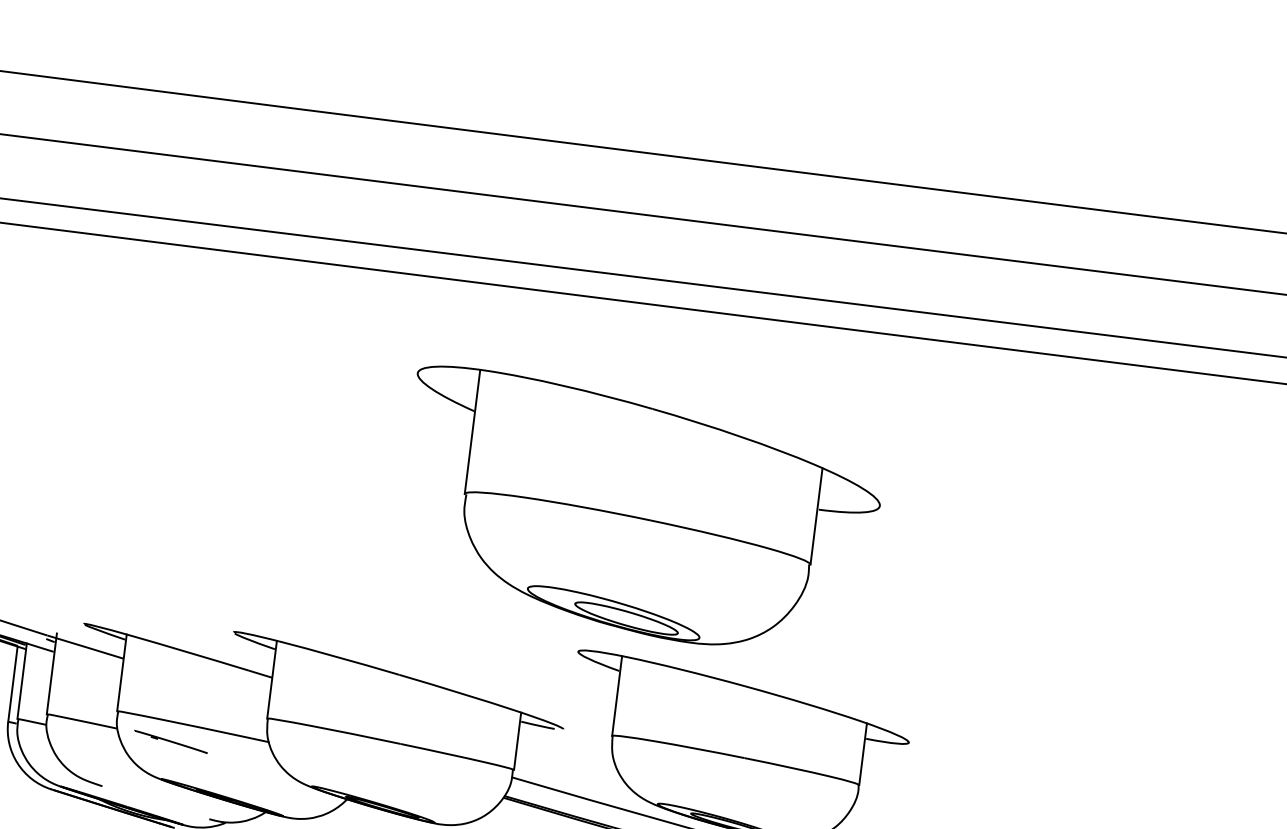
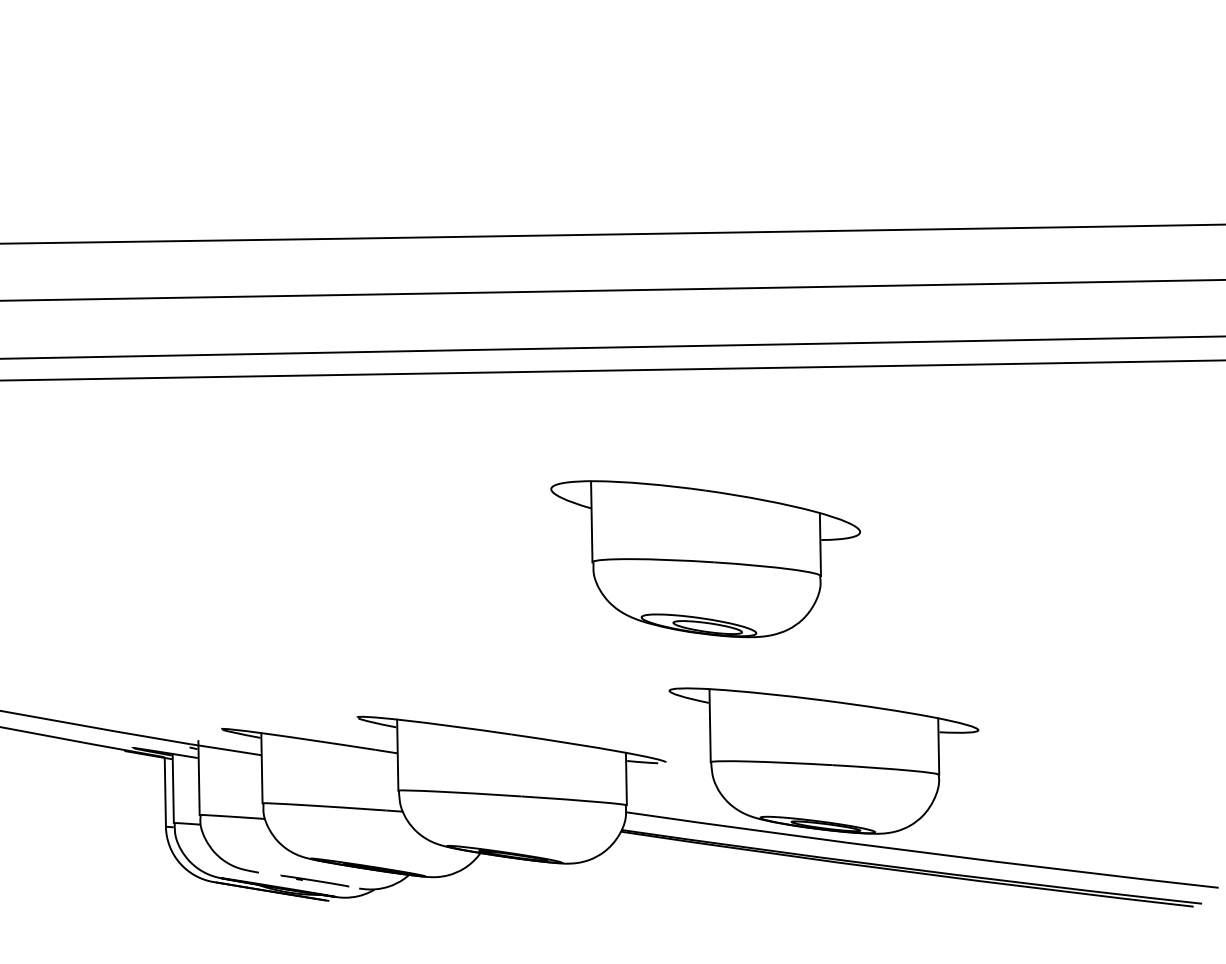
part: (637, 514) -> (705, 559), size x0.71
part: (170, 741) -> (314, 880), moved

